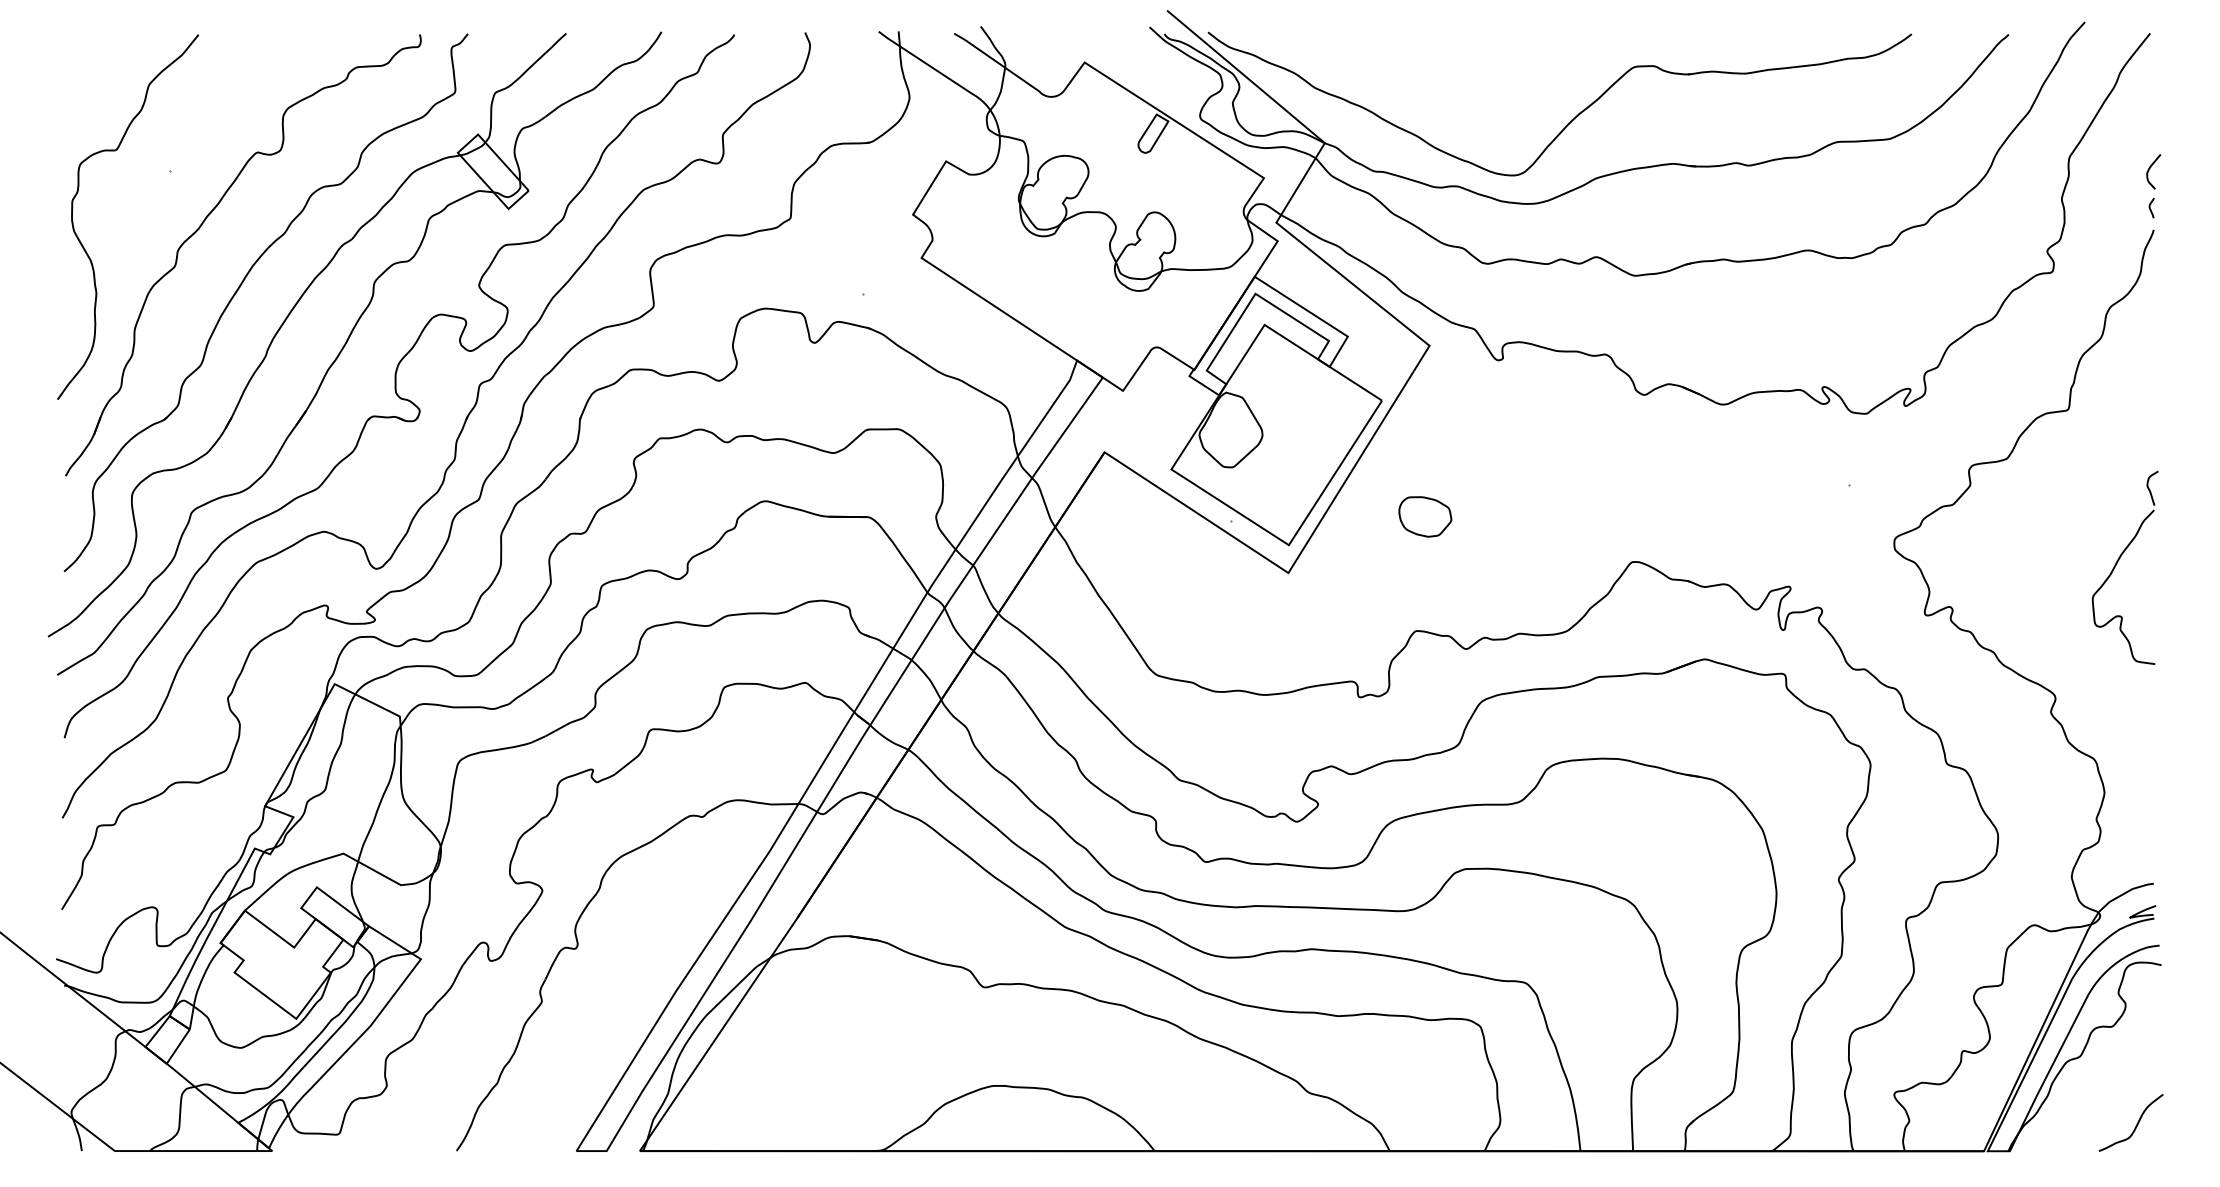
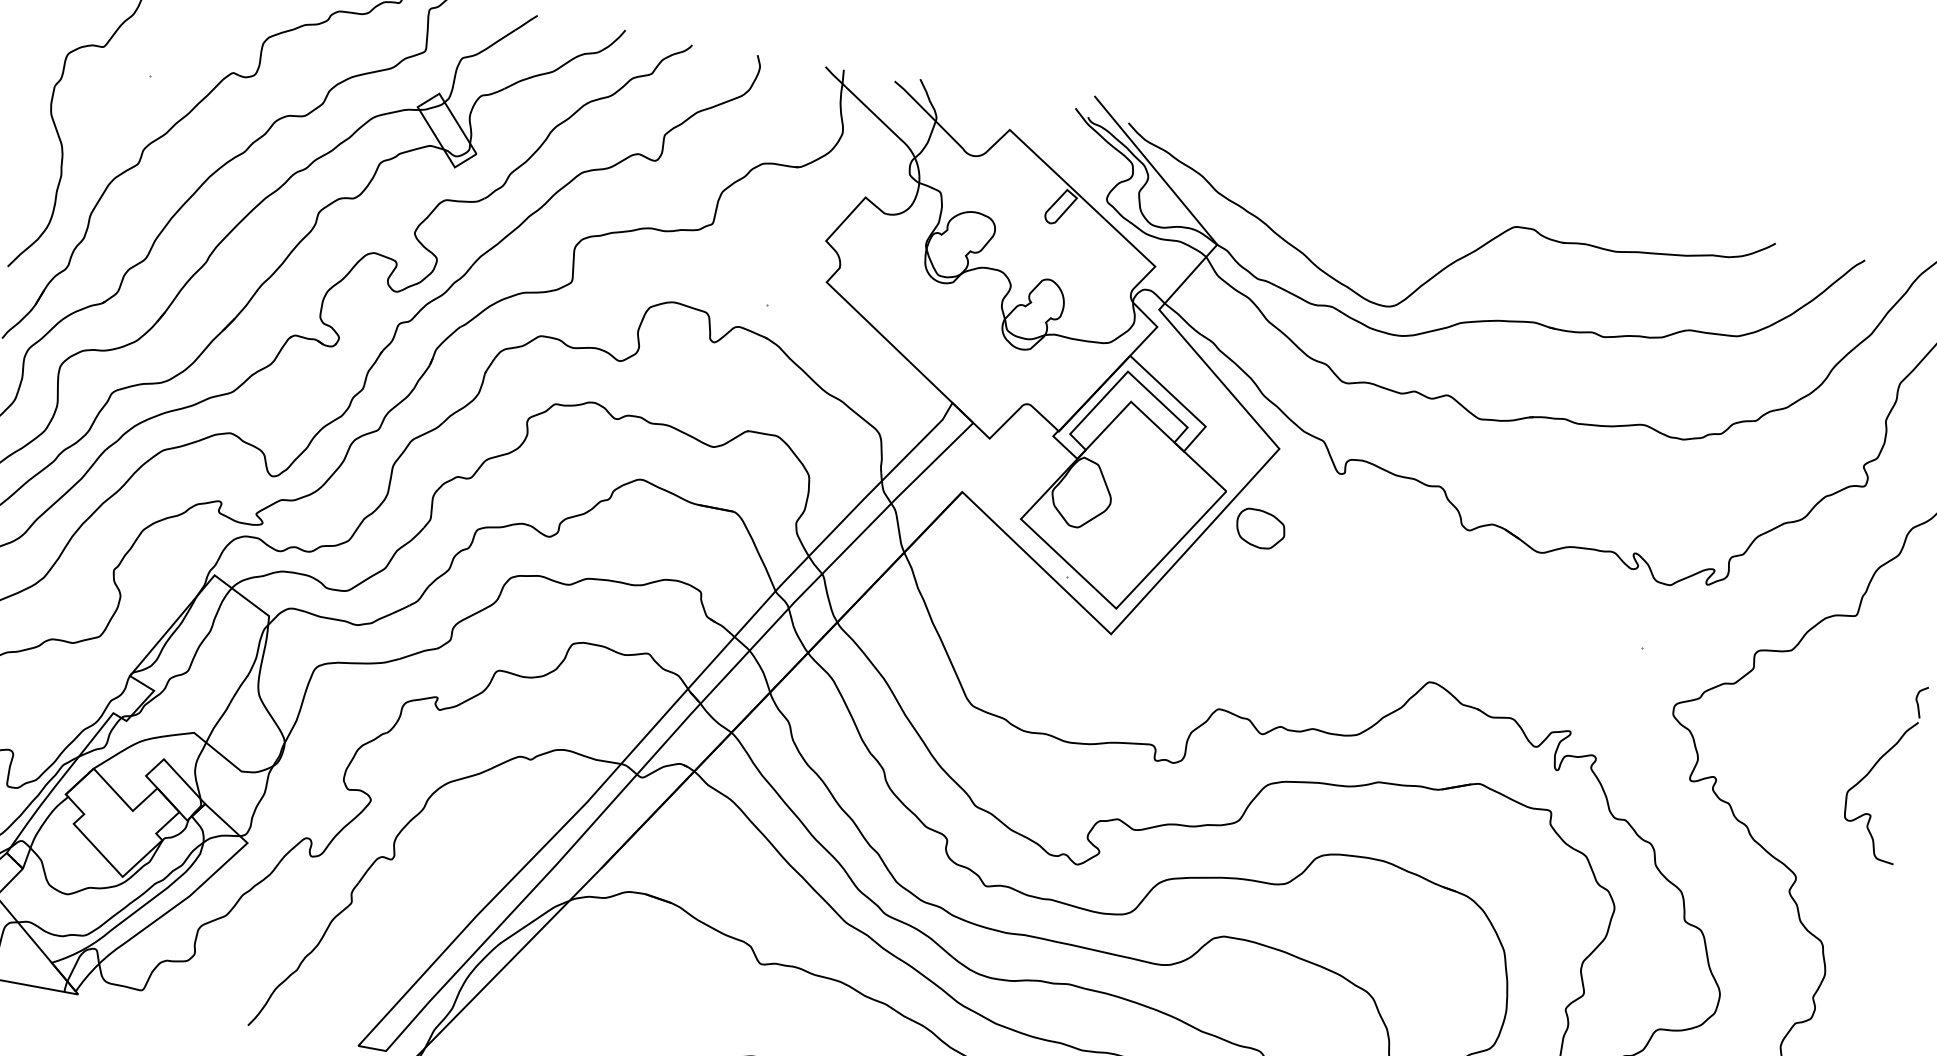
part: (1425, 516) -> (1260, 528), moved

